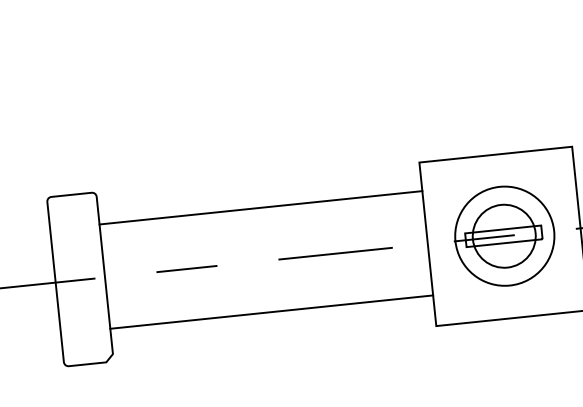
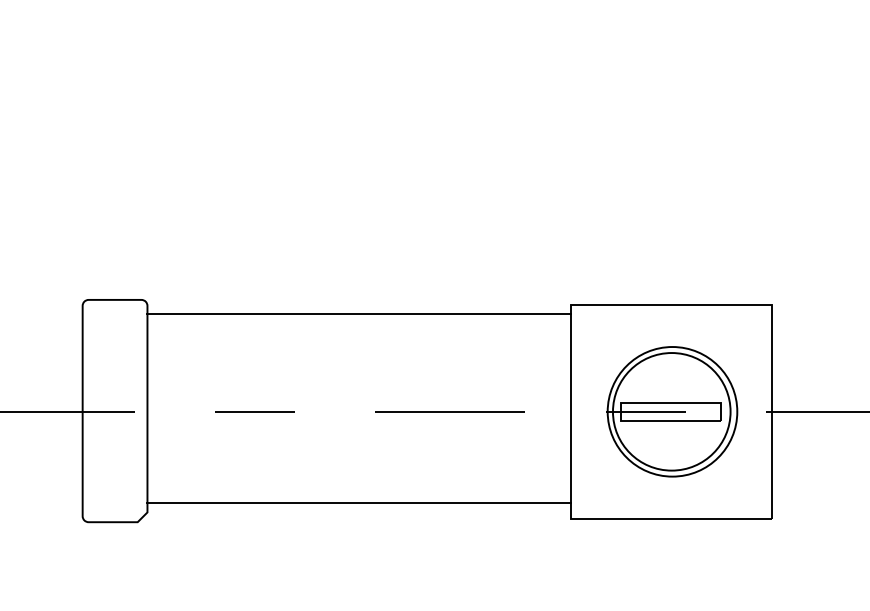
line: (261, 208) -> (359, 314), moved
circle: (504, 236) -> (671, 411), size x1.43
line: (271, 312) -> (359, 503), moved

